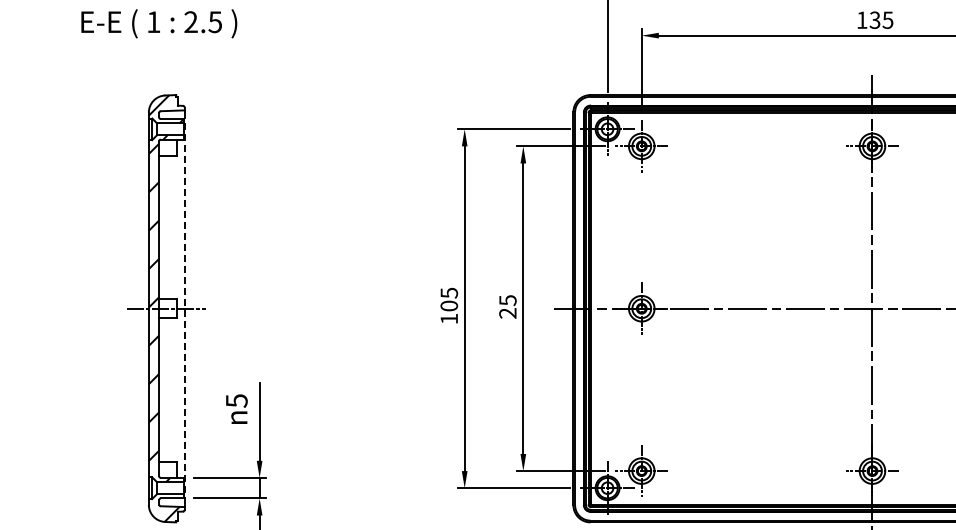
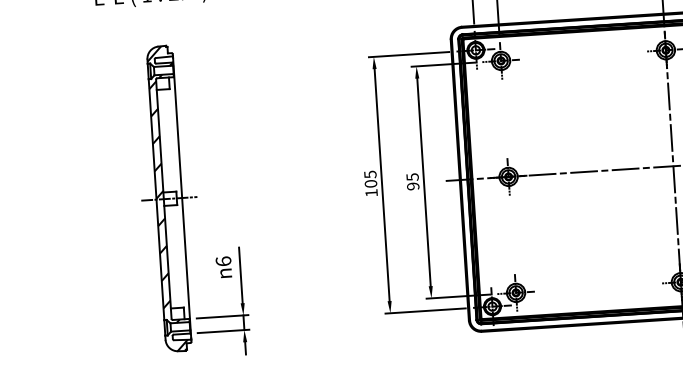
line: (184, 309) -> (182, 198), dashed -> solid
text: (507, 313) -> (412, 186), 25 -> 95
text: (236, 400) -> (223, 261), 5 -> 6

